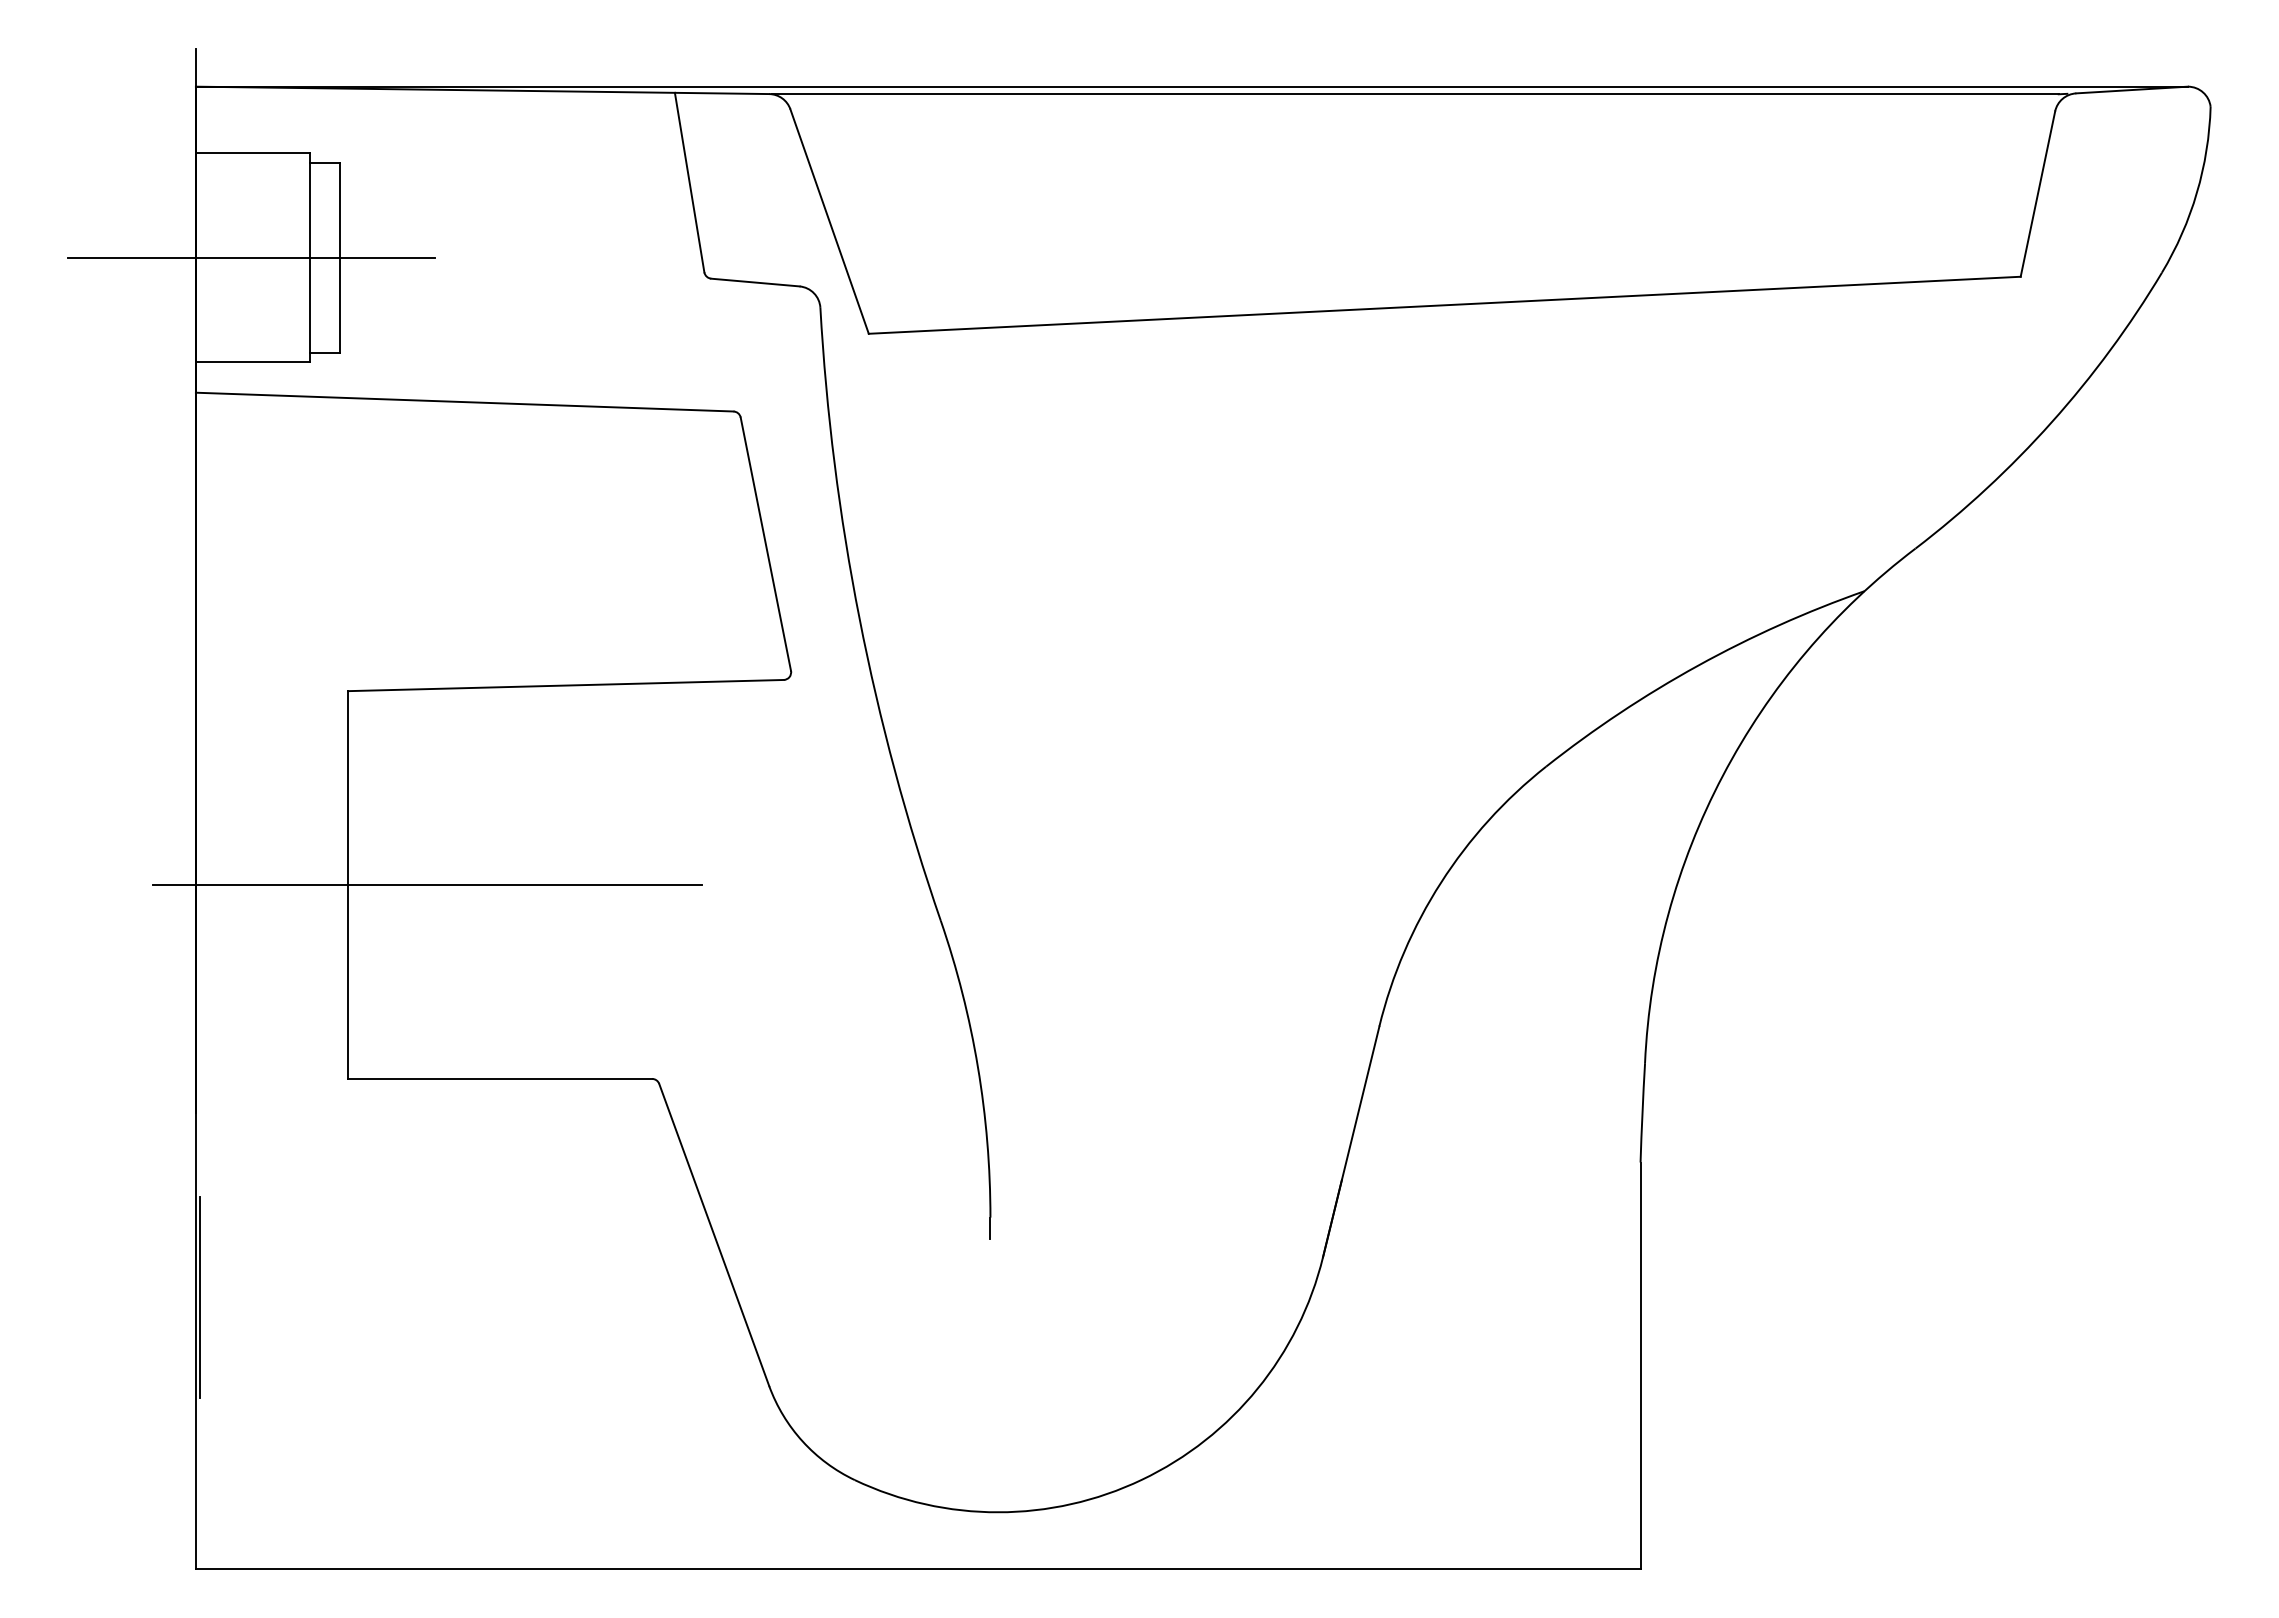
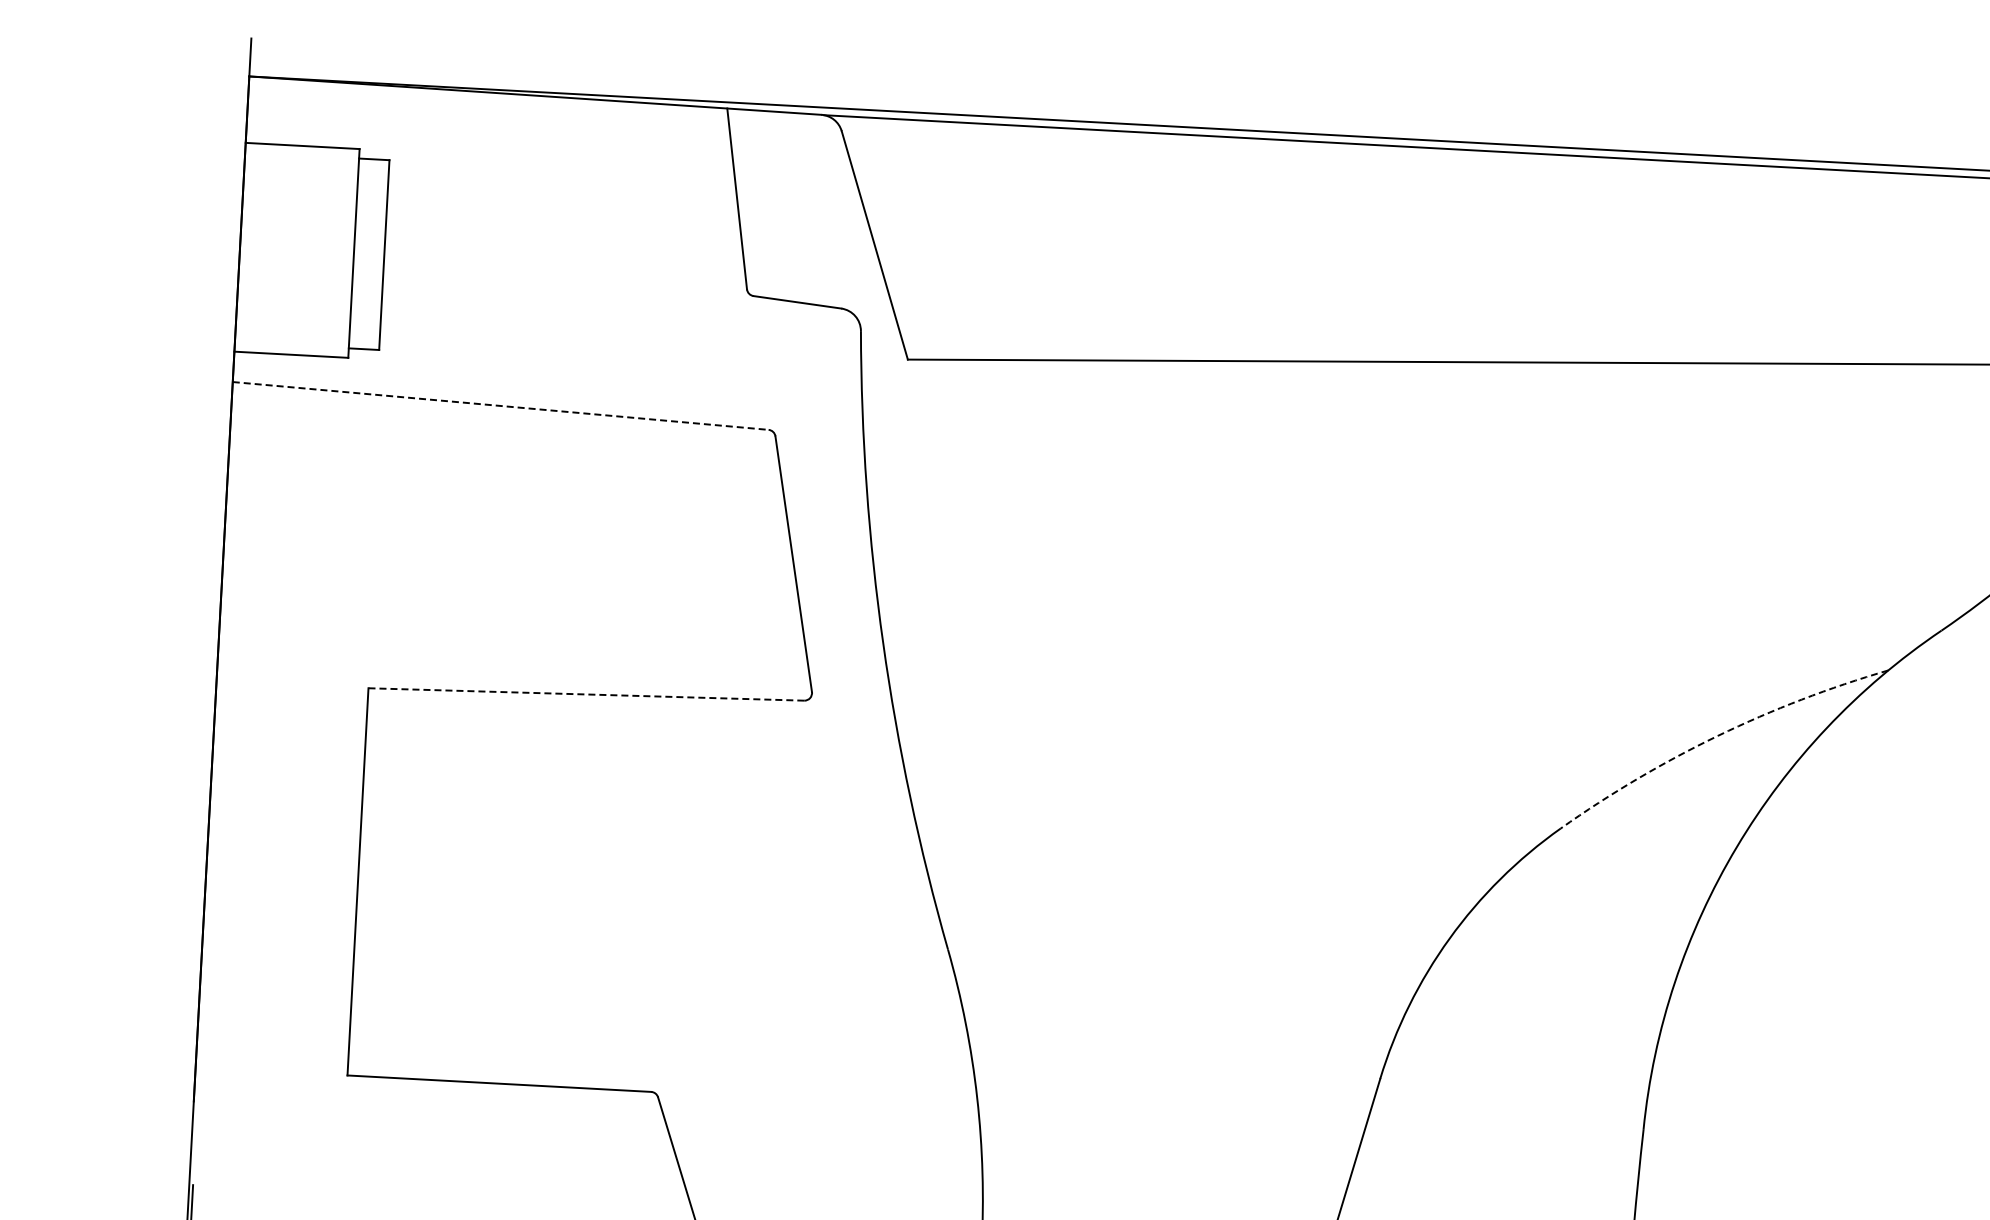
line: (251, 257) -> (295, 250), removed
line: (464, 402) -> (500, 406), solid -> dashed
arc: (1698, 665) -> (1718, 735), solid -> dashed
line: (565, 685) -> (585, 694), solid -> dashed
line: (427, 885) -> (437, 886), removed

